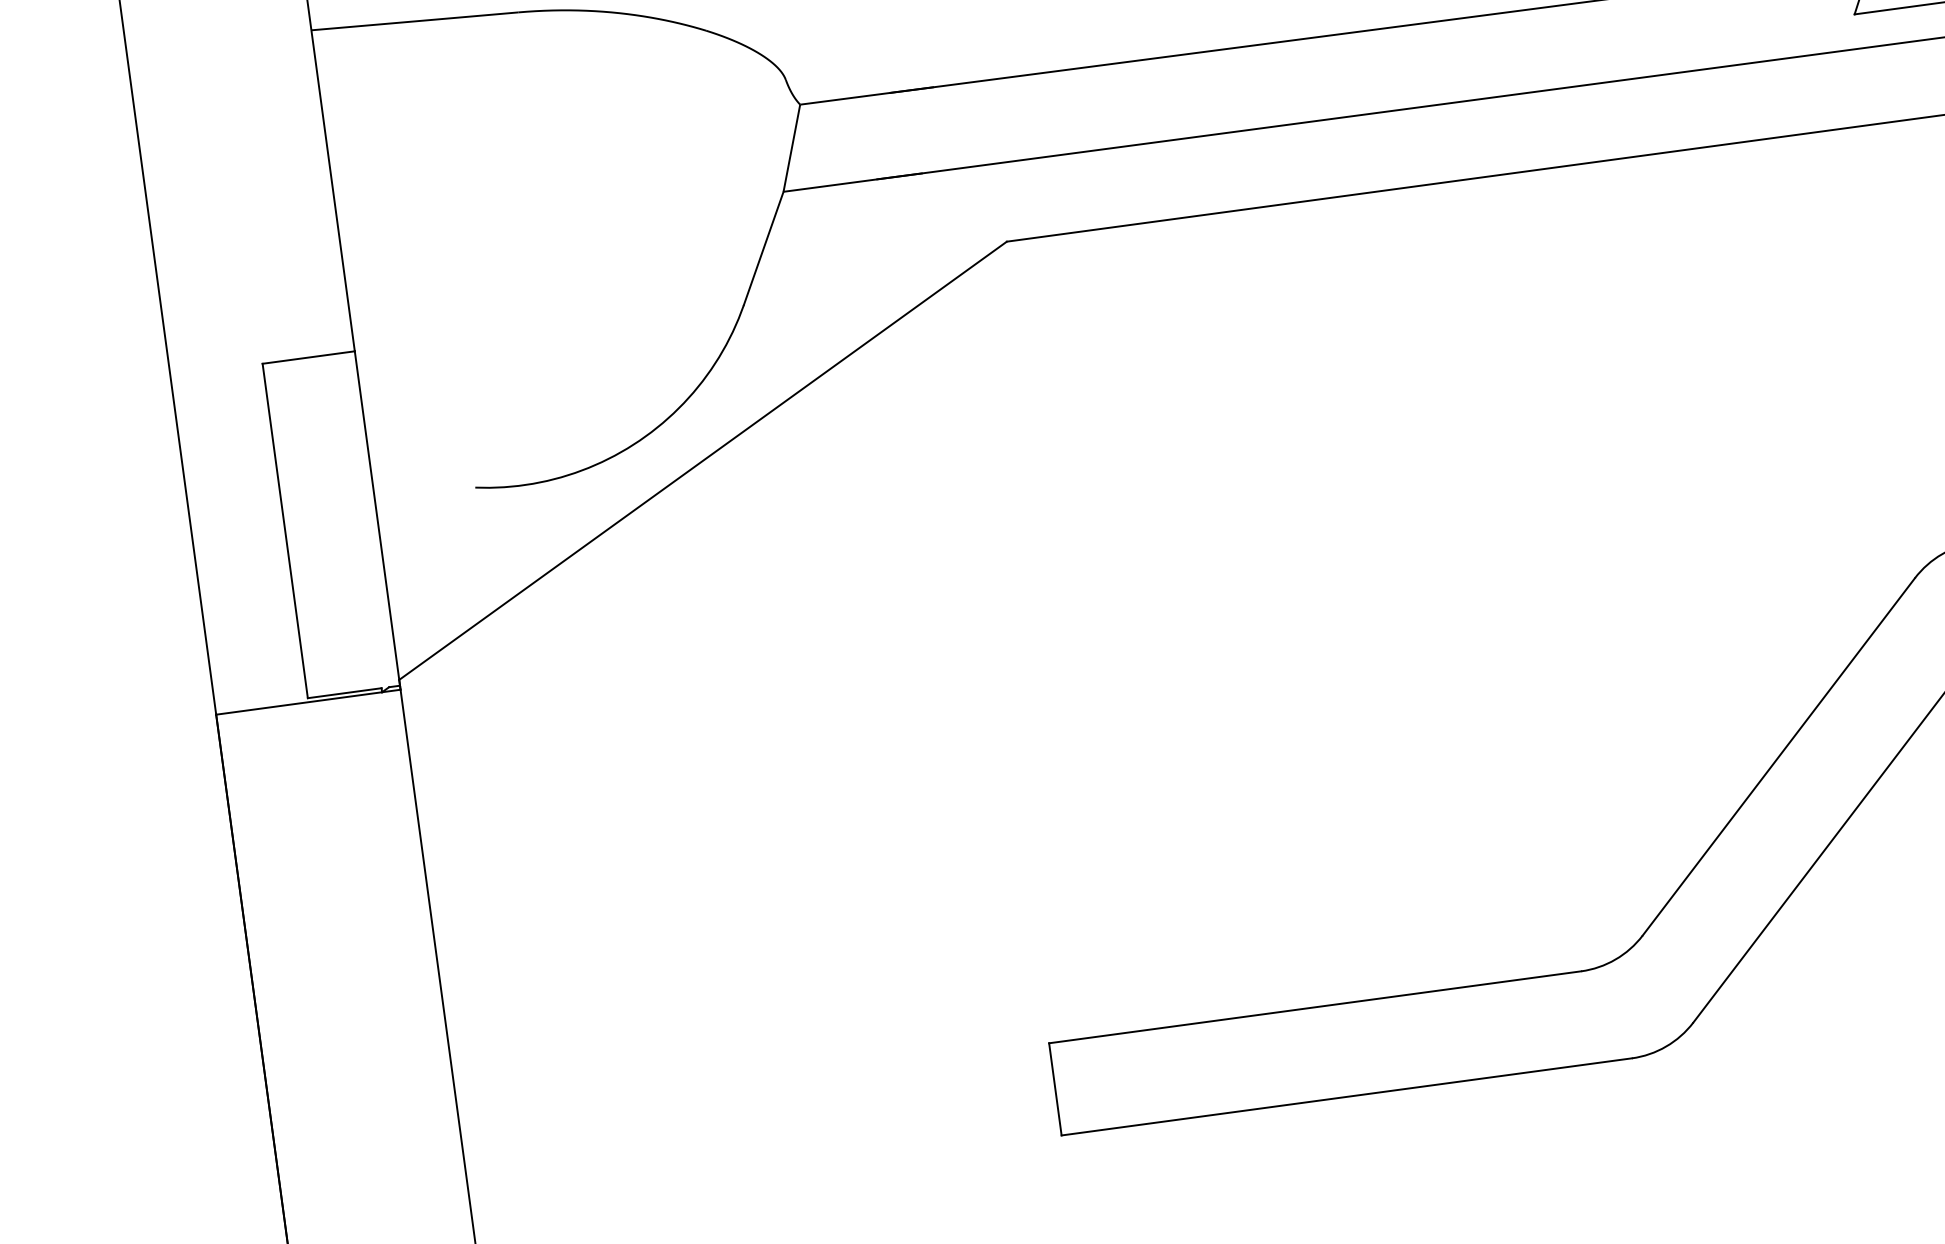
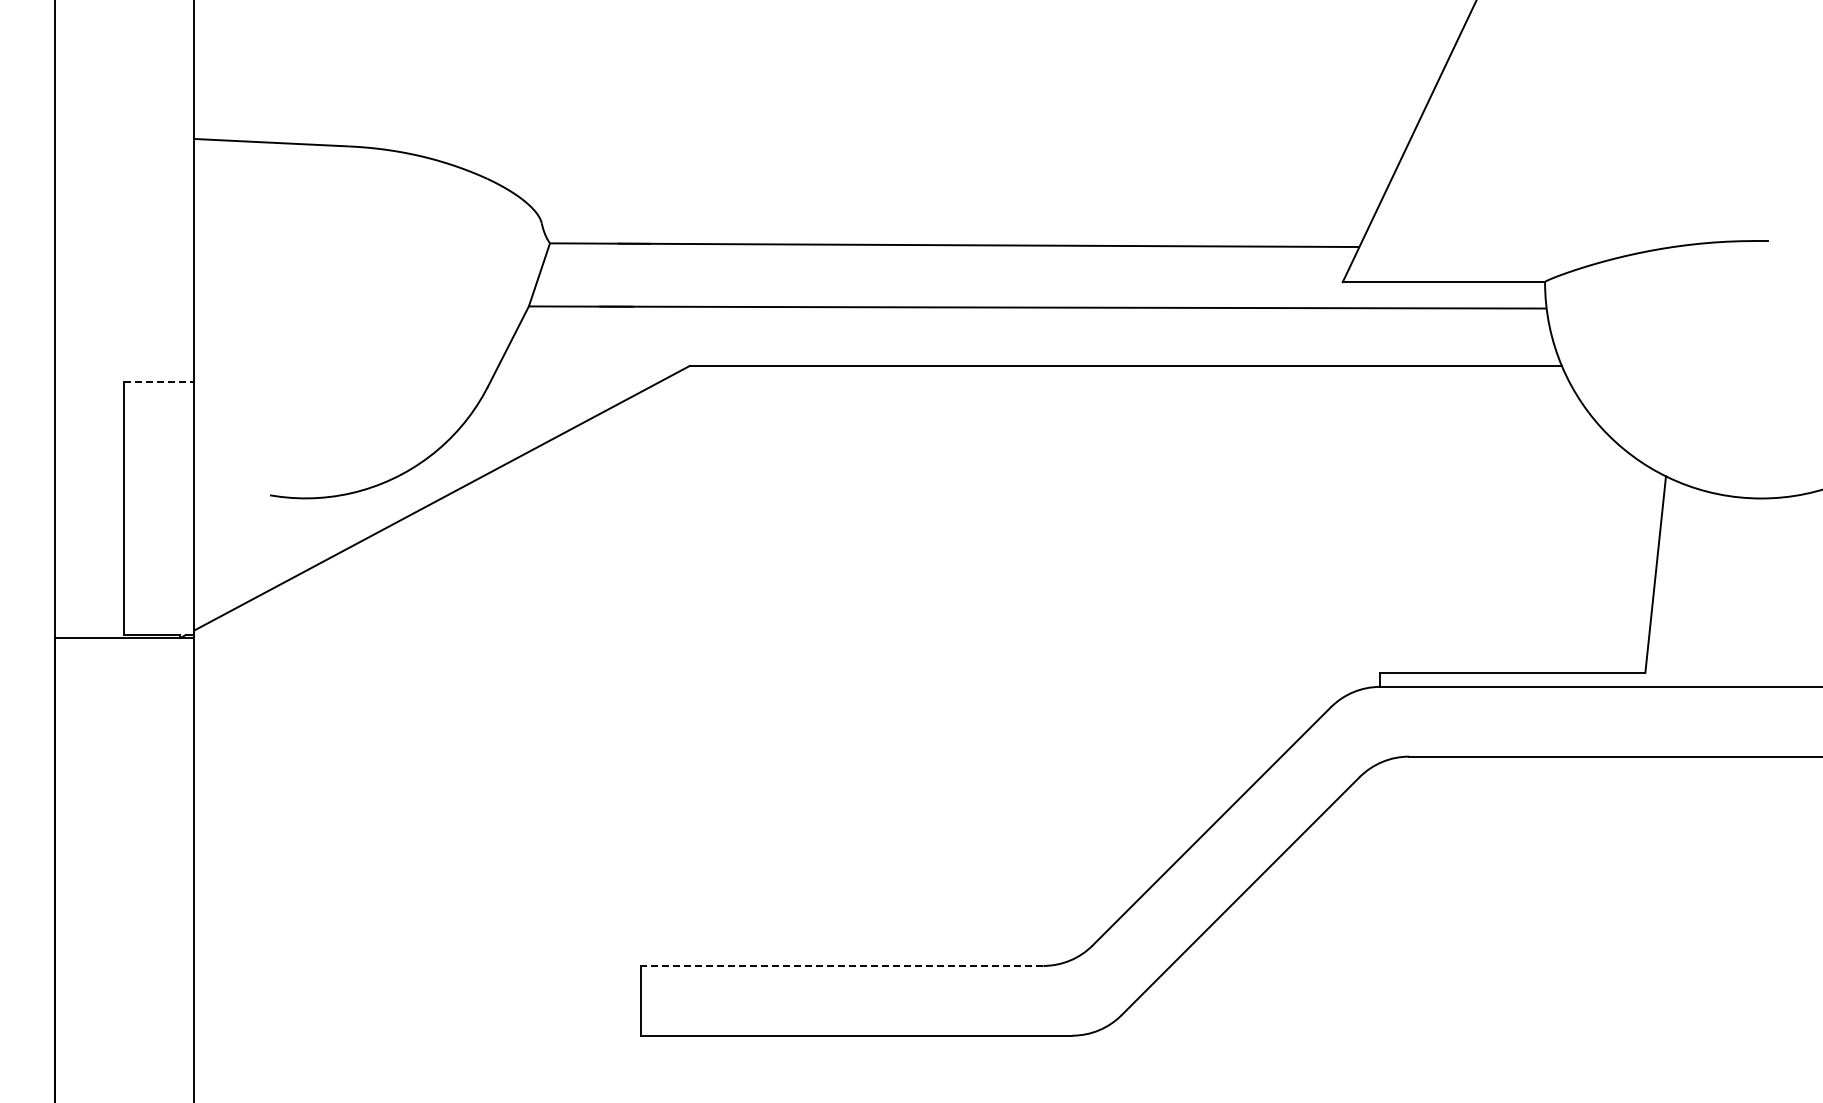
line: (308, 356) -> (159, 381), solid -> dashed
line: (1314, 1006) -> (841, 965), solid -> dashed

